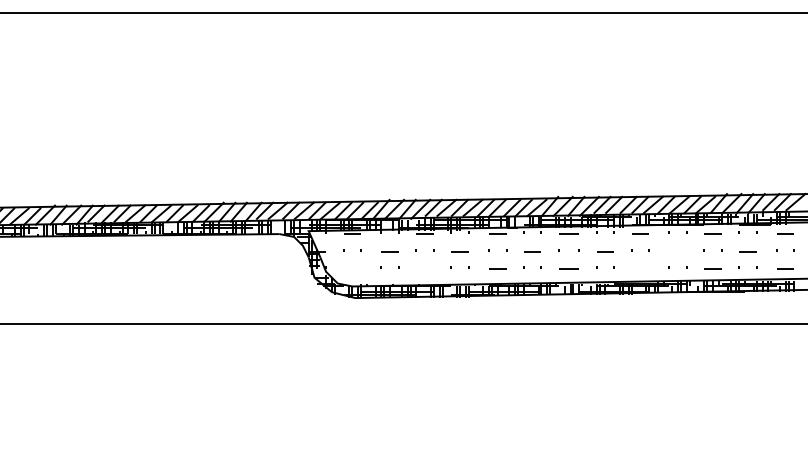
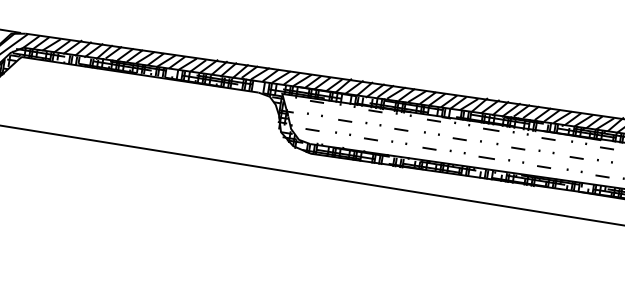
line: (677, 251) -> (576, 157), added
line: (352, 268) -> (312, 129), added
line: (424, 268) -> (370, 138), added
line: (640, 268) -> (544, 166), added

